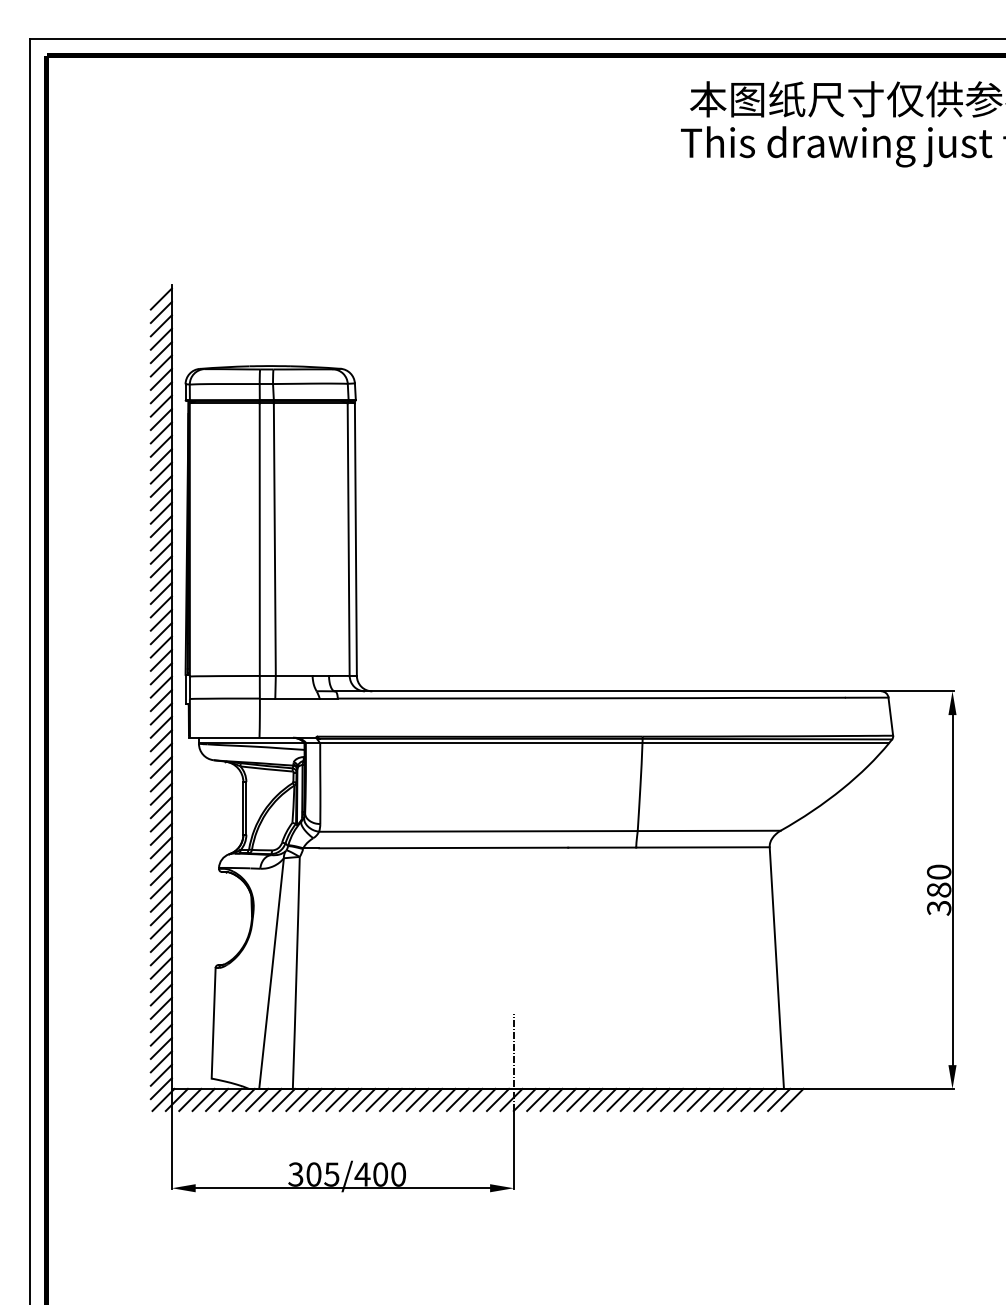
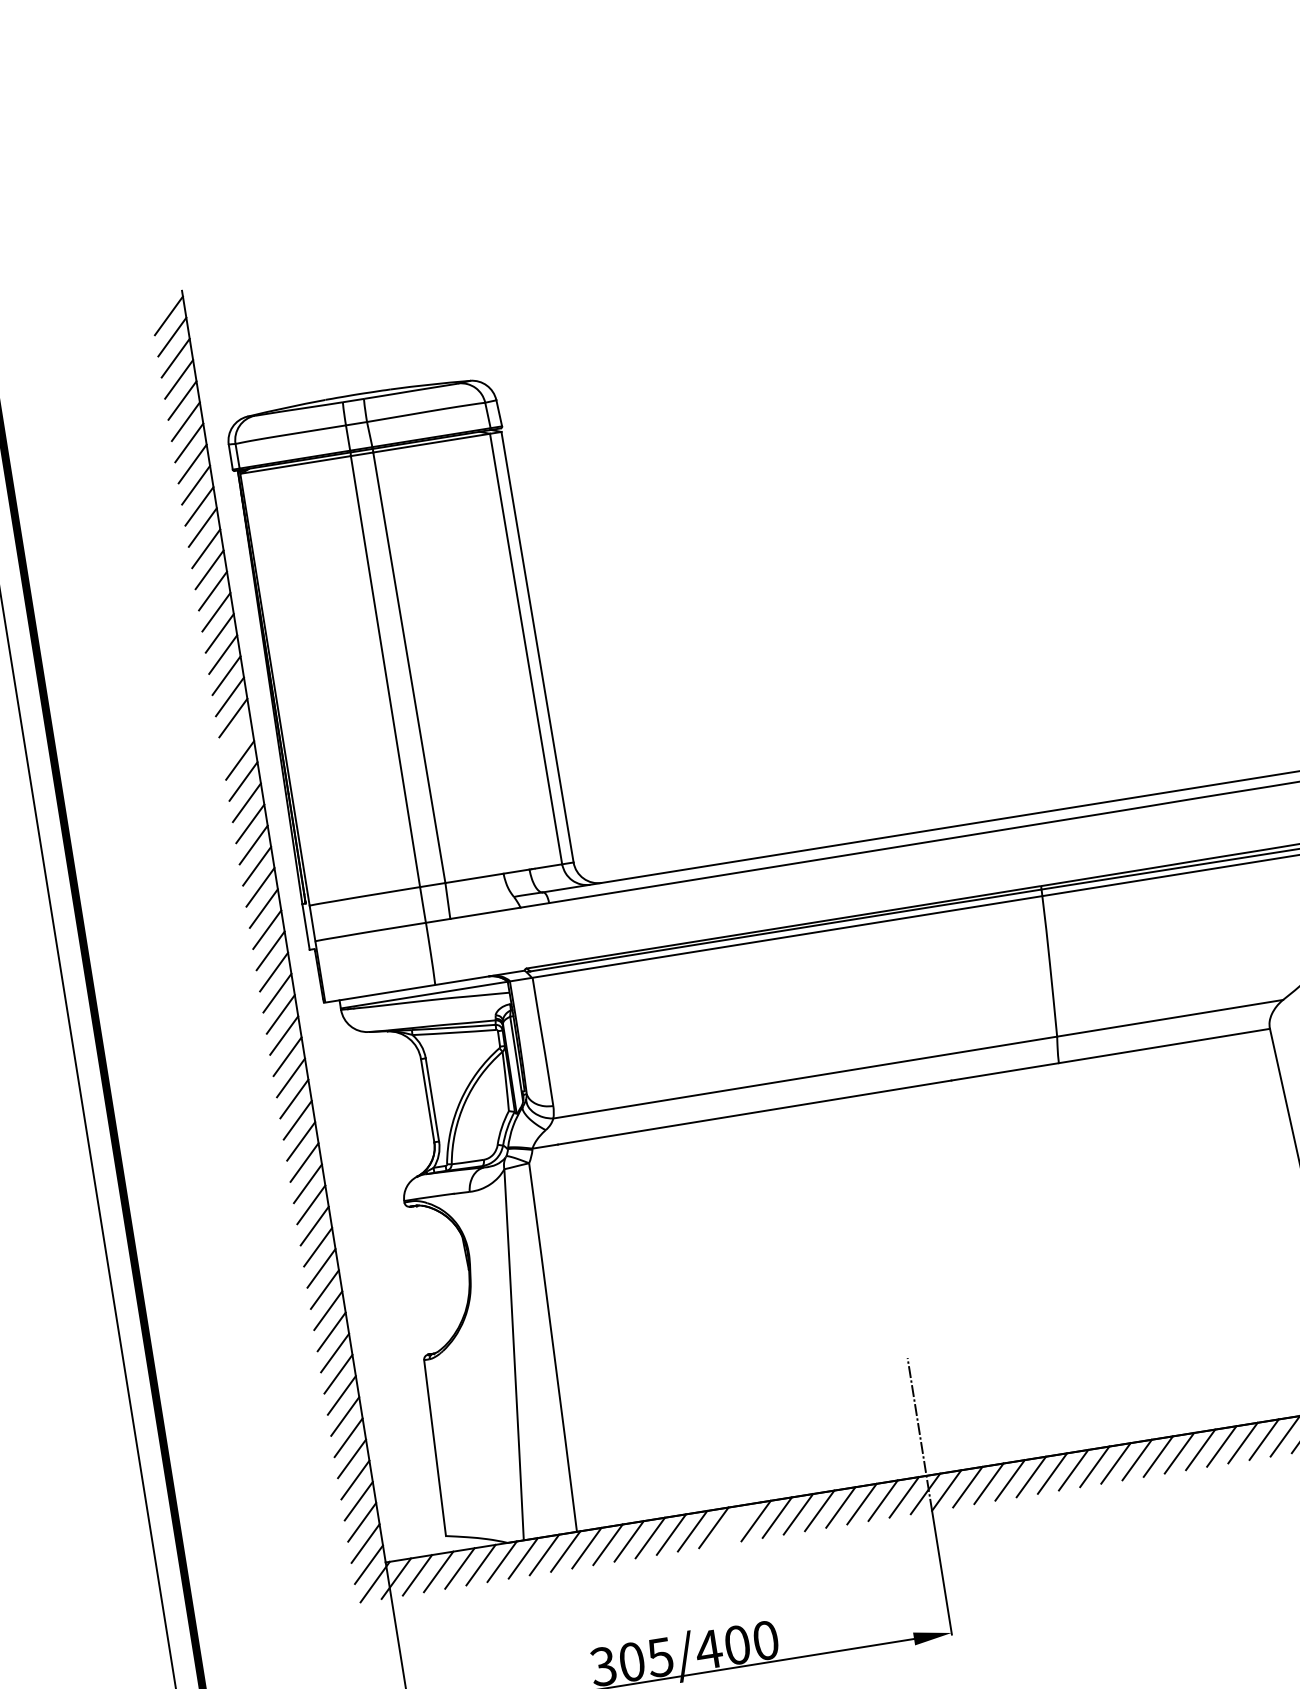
line: (160, 566) -> (235, 739), removed
line: (391, 1099) -> (735, 1523), removed

